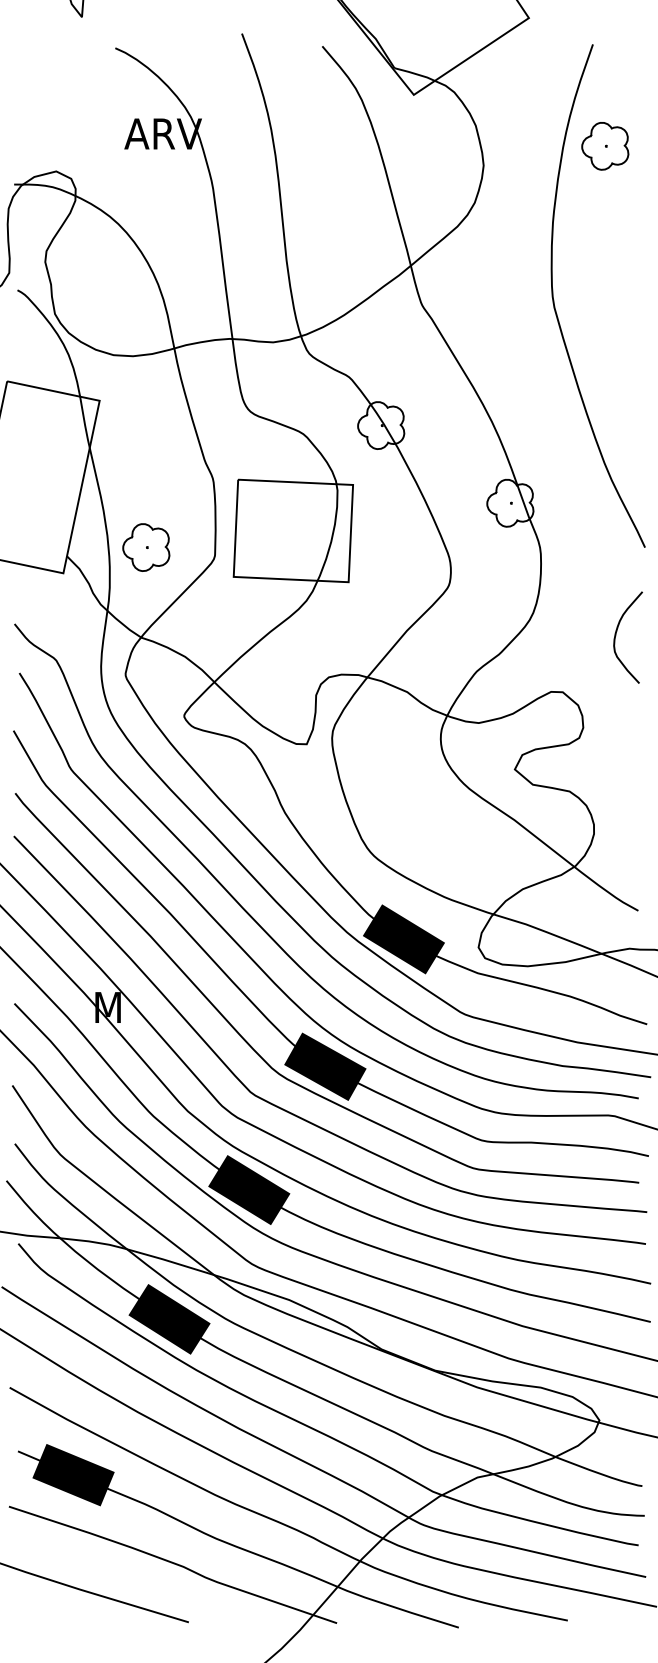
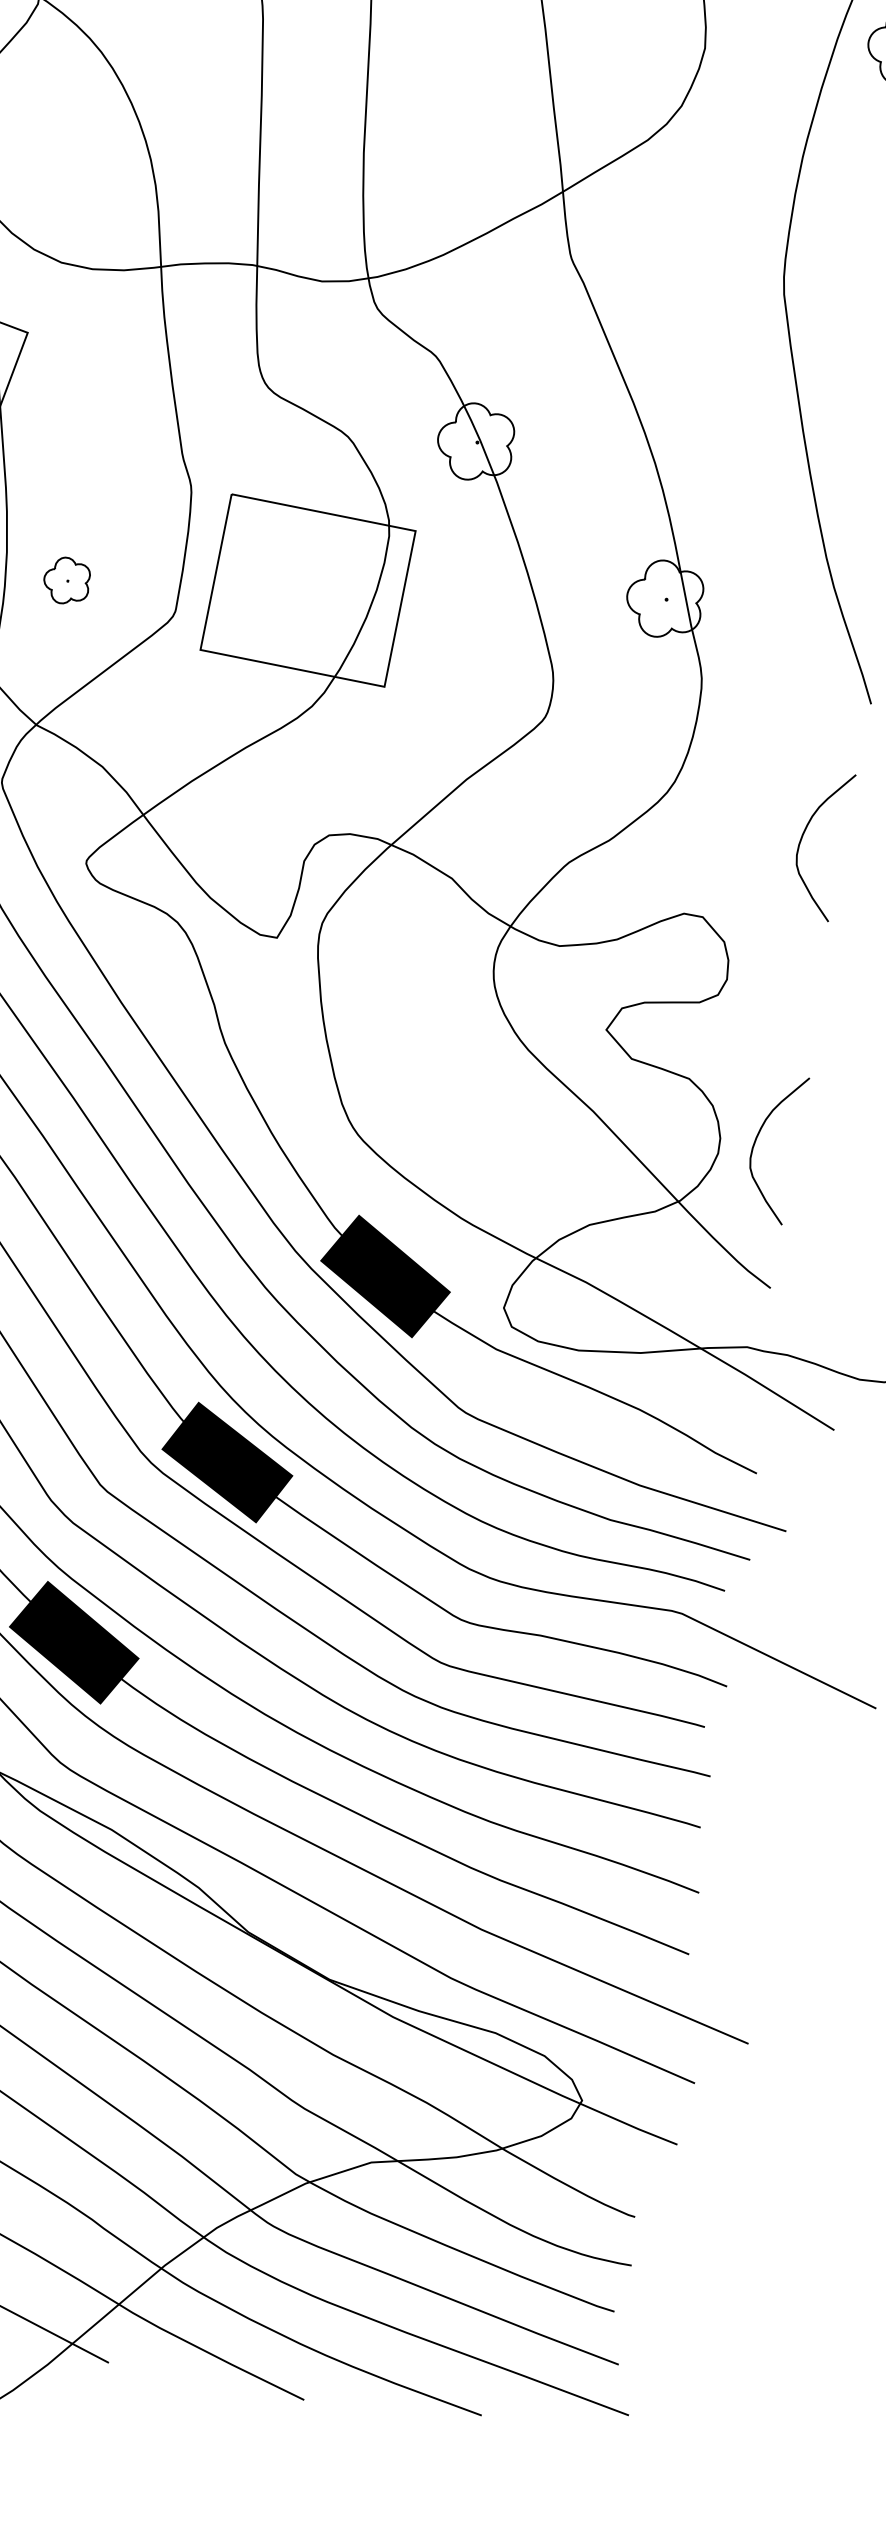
part: (146, 547) -> (67, 580), size x0.6
curve: (616, 823) -> (756, 1142), added

